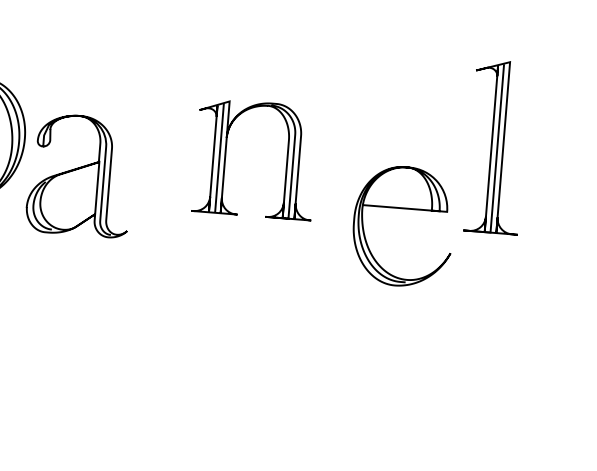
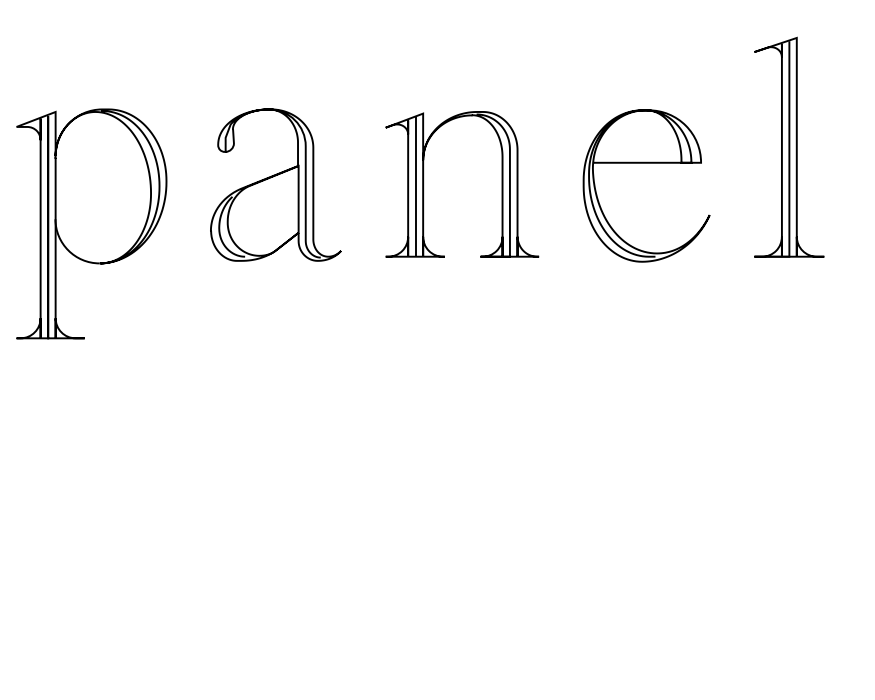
part: (497, 146) -> (789, 146), moved
part: (80, 175) -> (275, 184), moved
curve: (404, 209) -> (646, 163), moved

